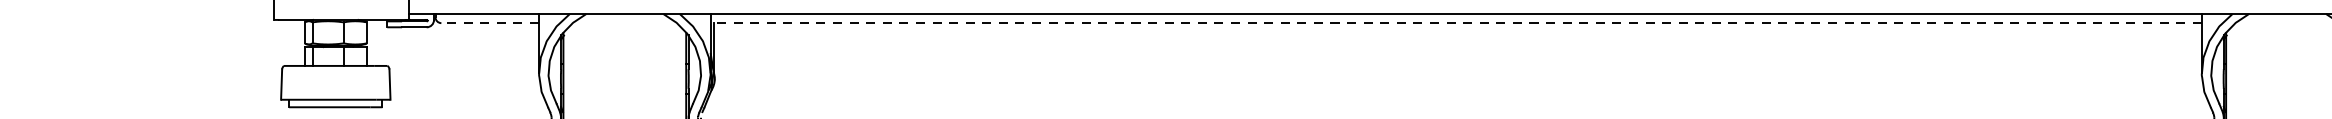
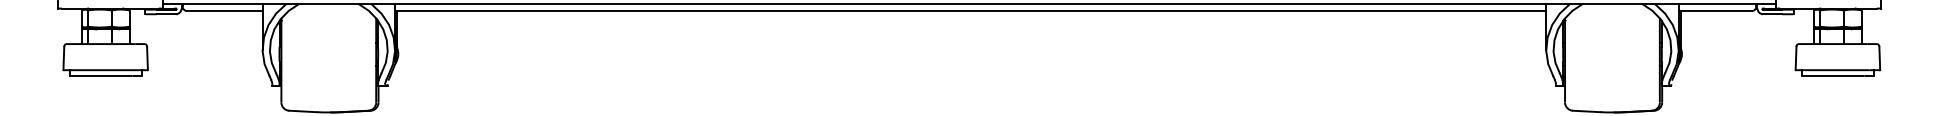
line: (489, 23) -> (224, 11), dashed -> solid
line: (1456, 23) -> (970, 11), dashed -> solid

